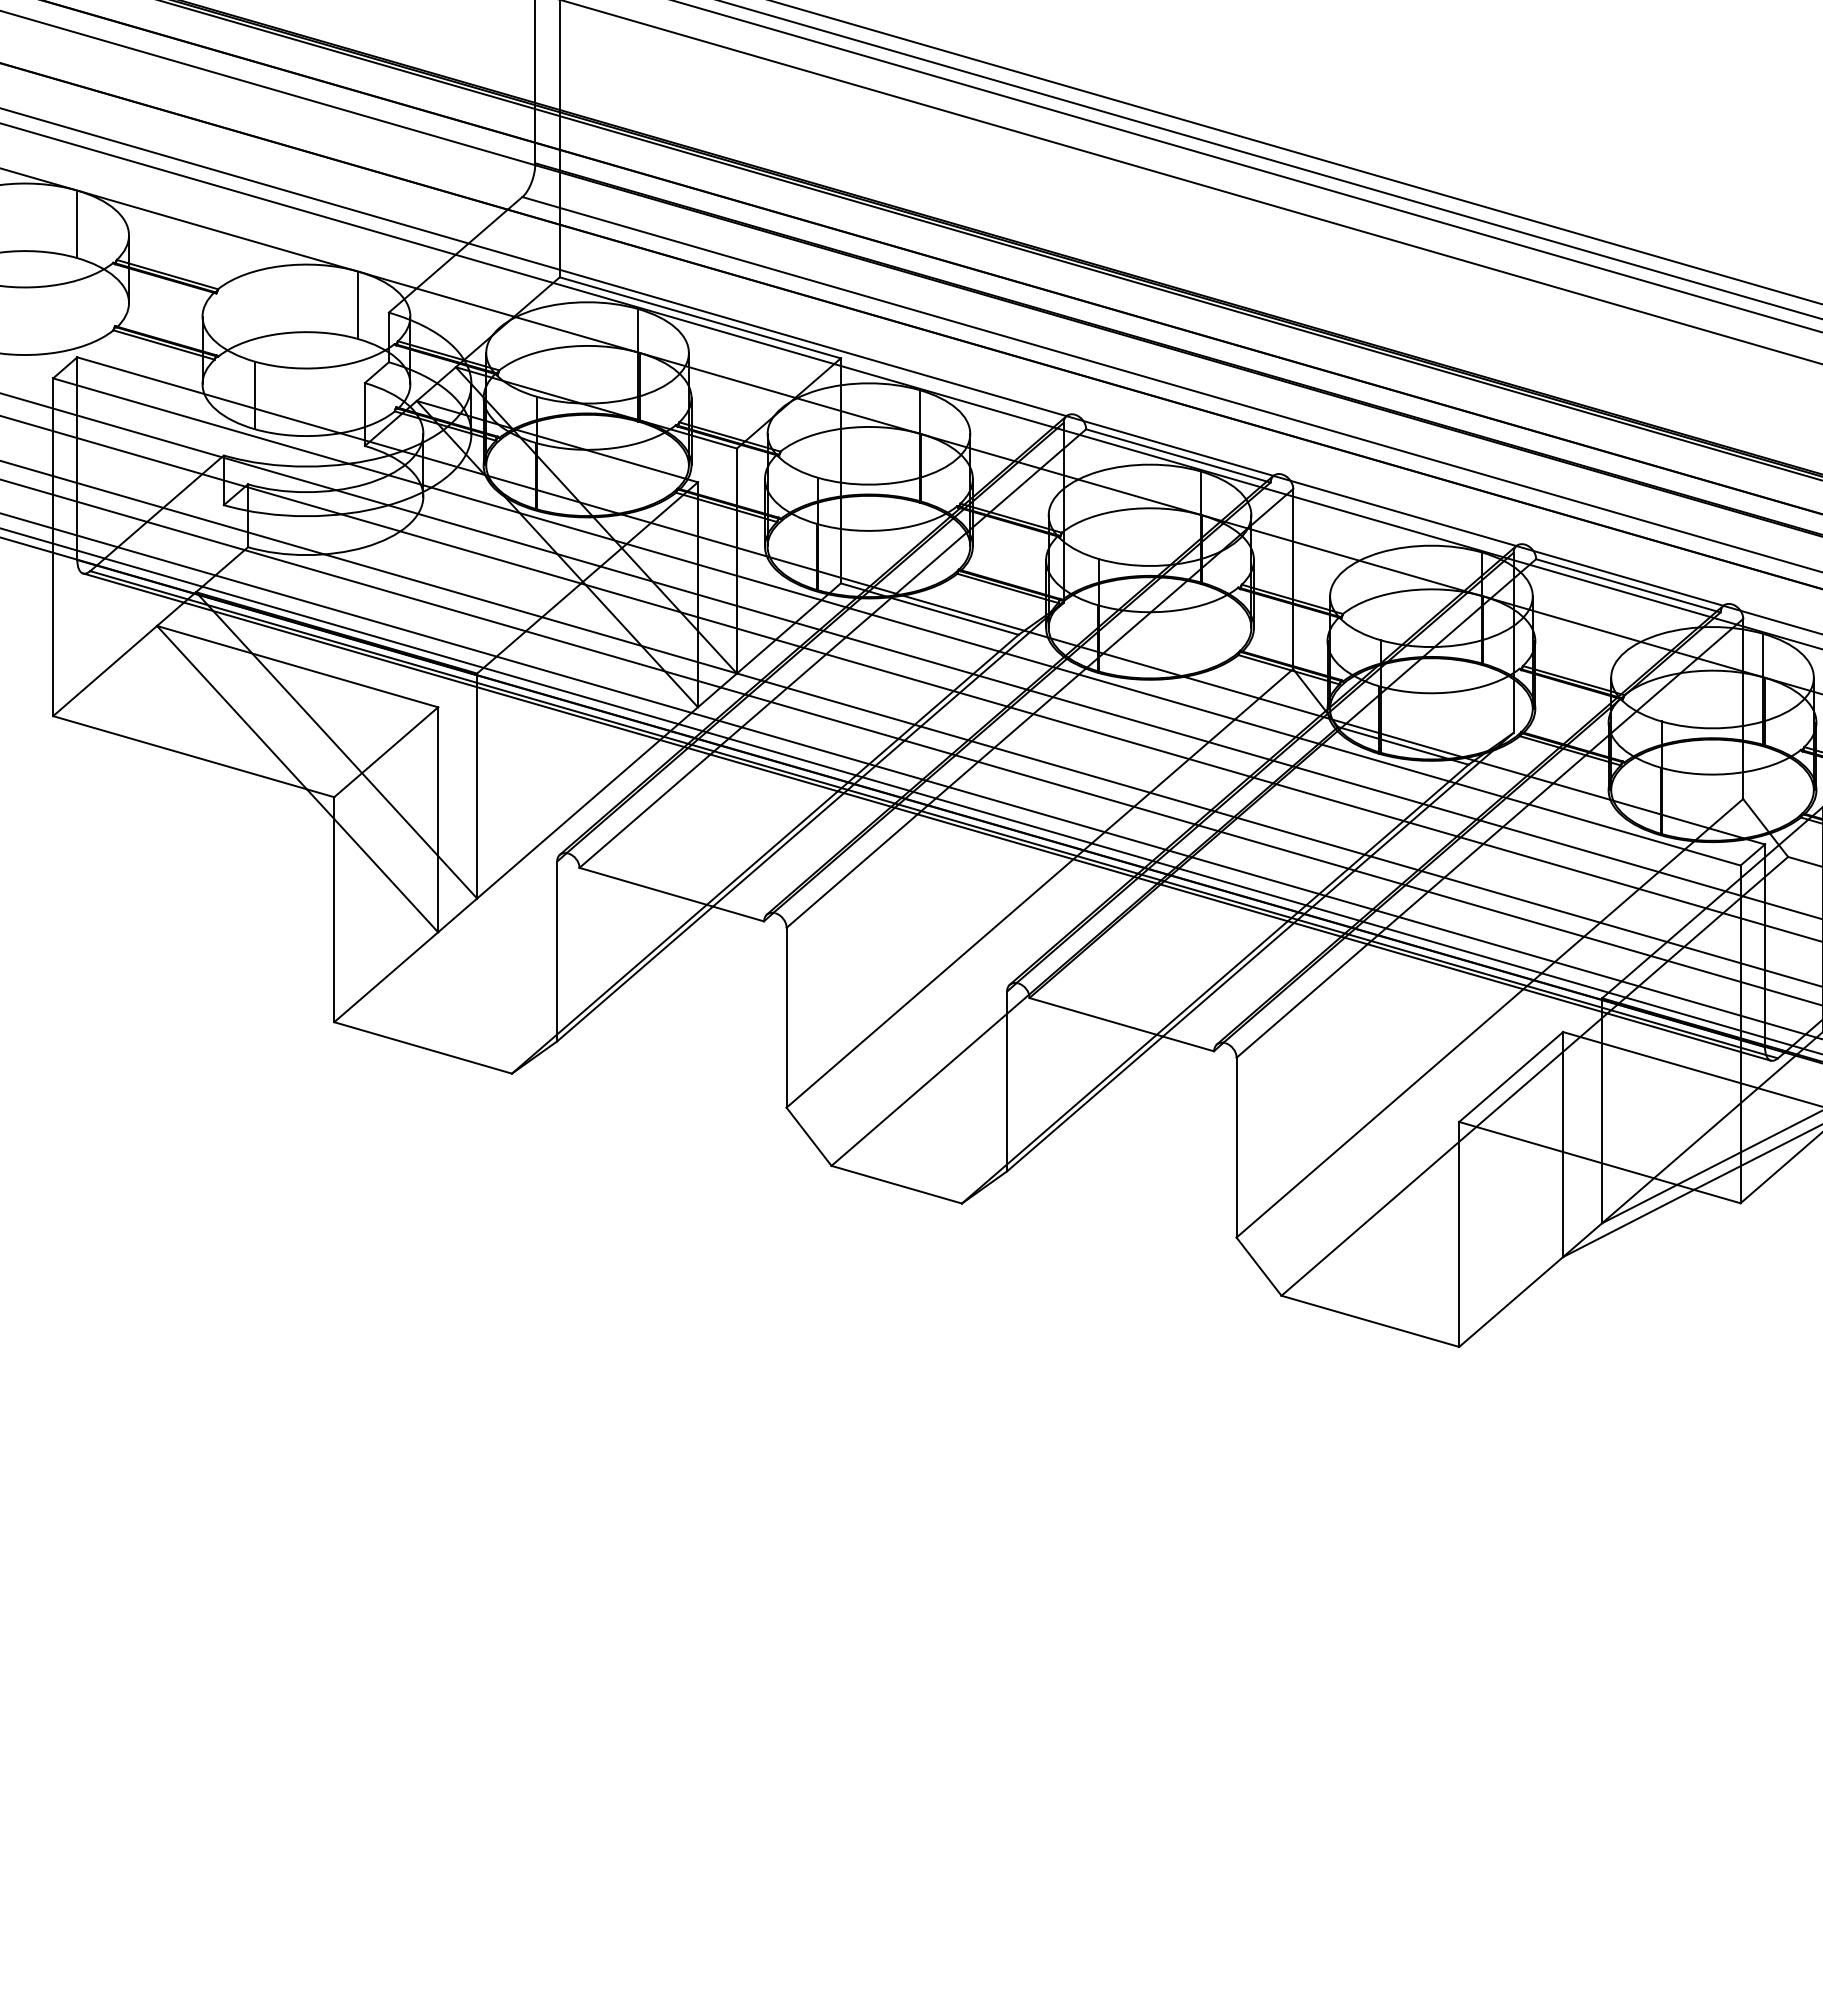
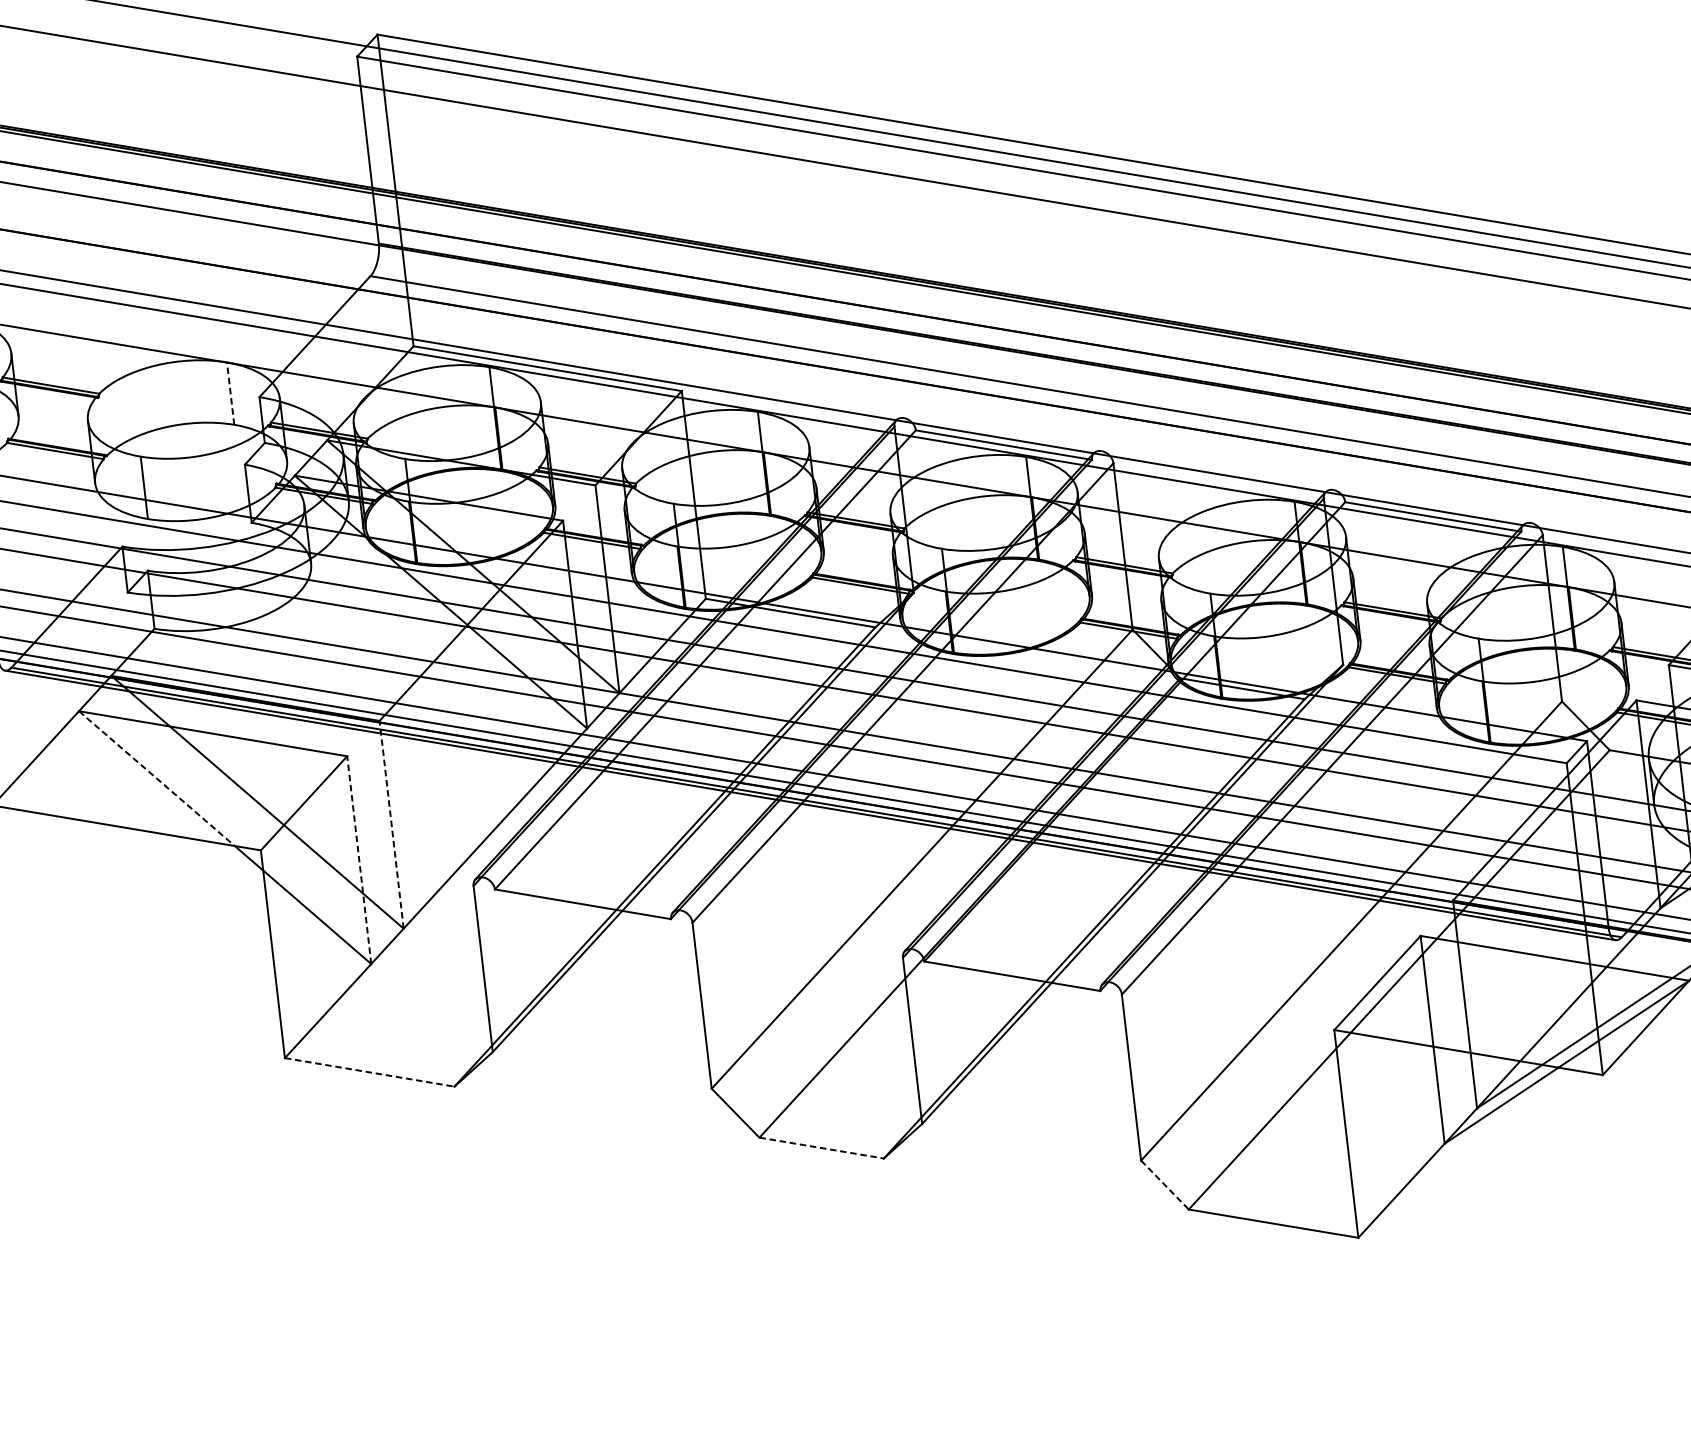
line: (358, 305) -> (230, 393), solid -> dashed
line: (232, 707) -> (157, 778), solid -> dashed
line: (477, 785) -> (391, 824), solid -> dashed
line: (438, 819) -> (359, 859), solid -> dashed
line: (423, 1047) -> (370, 1071), solid -> dashed
line: (896, 1184) -> (821, 1147), solid -> dashed
line: (1259, 1266) -> (1165, 1184), solid -> dashed

